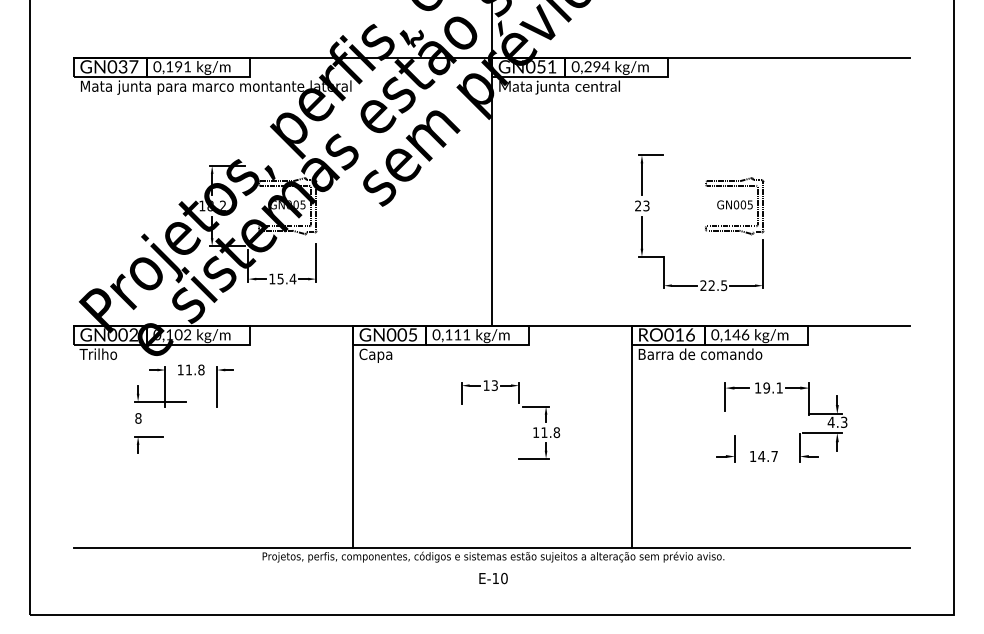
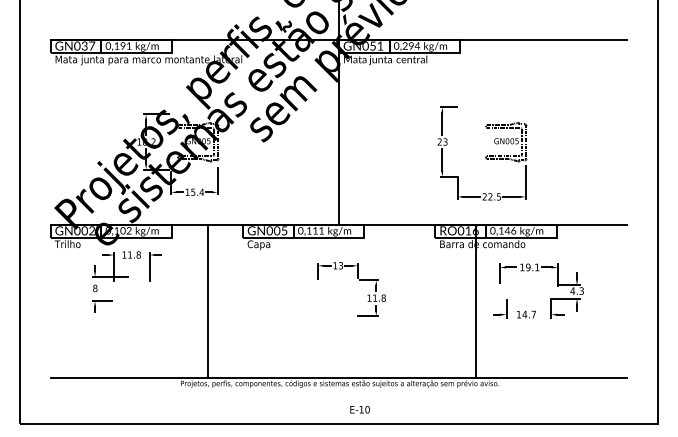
line: (353, 435) -> (208, 300), moved
line: (632, 435) -> (476, 300), moved
text: (492, 578) -> (359, 409), moved

